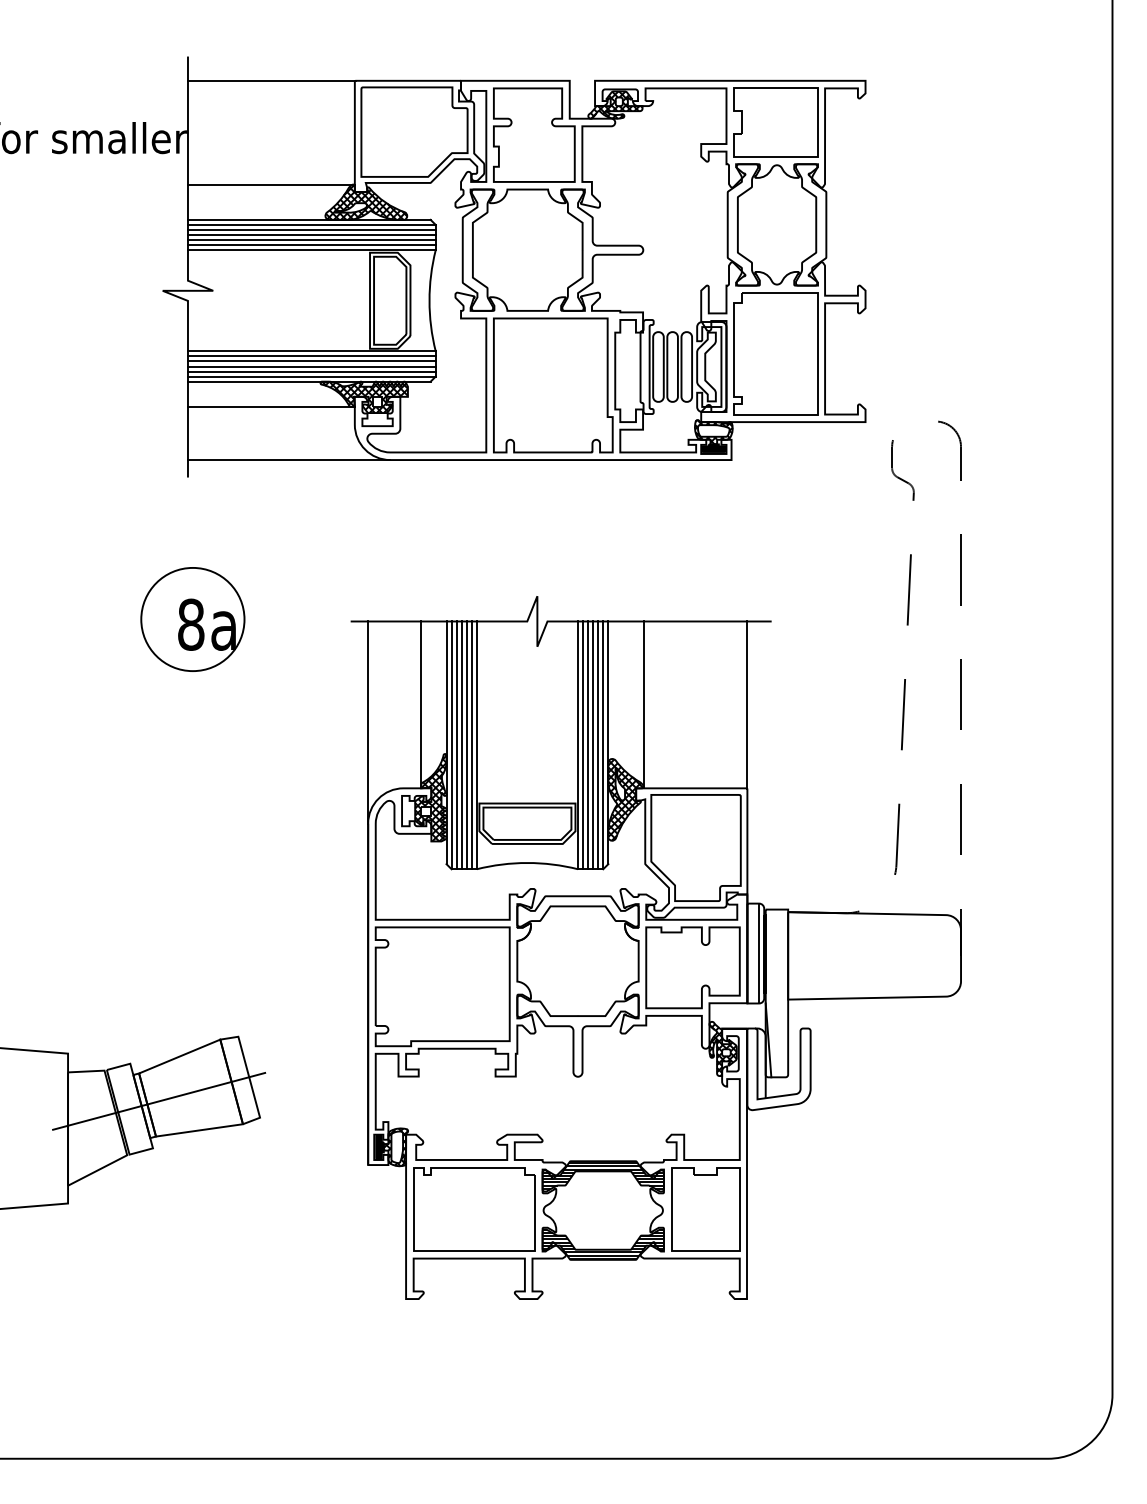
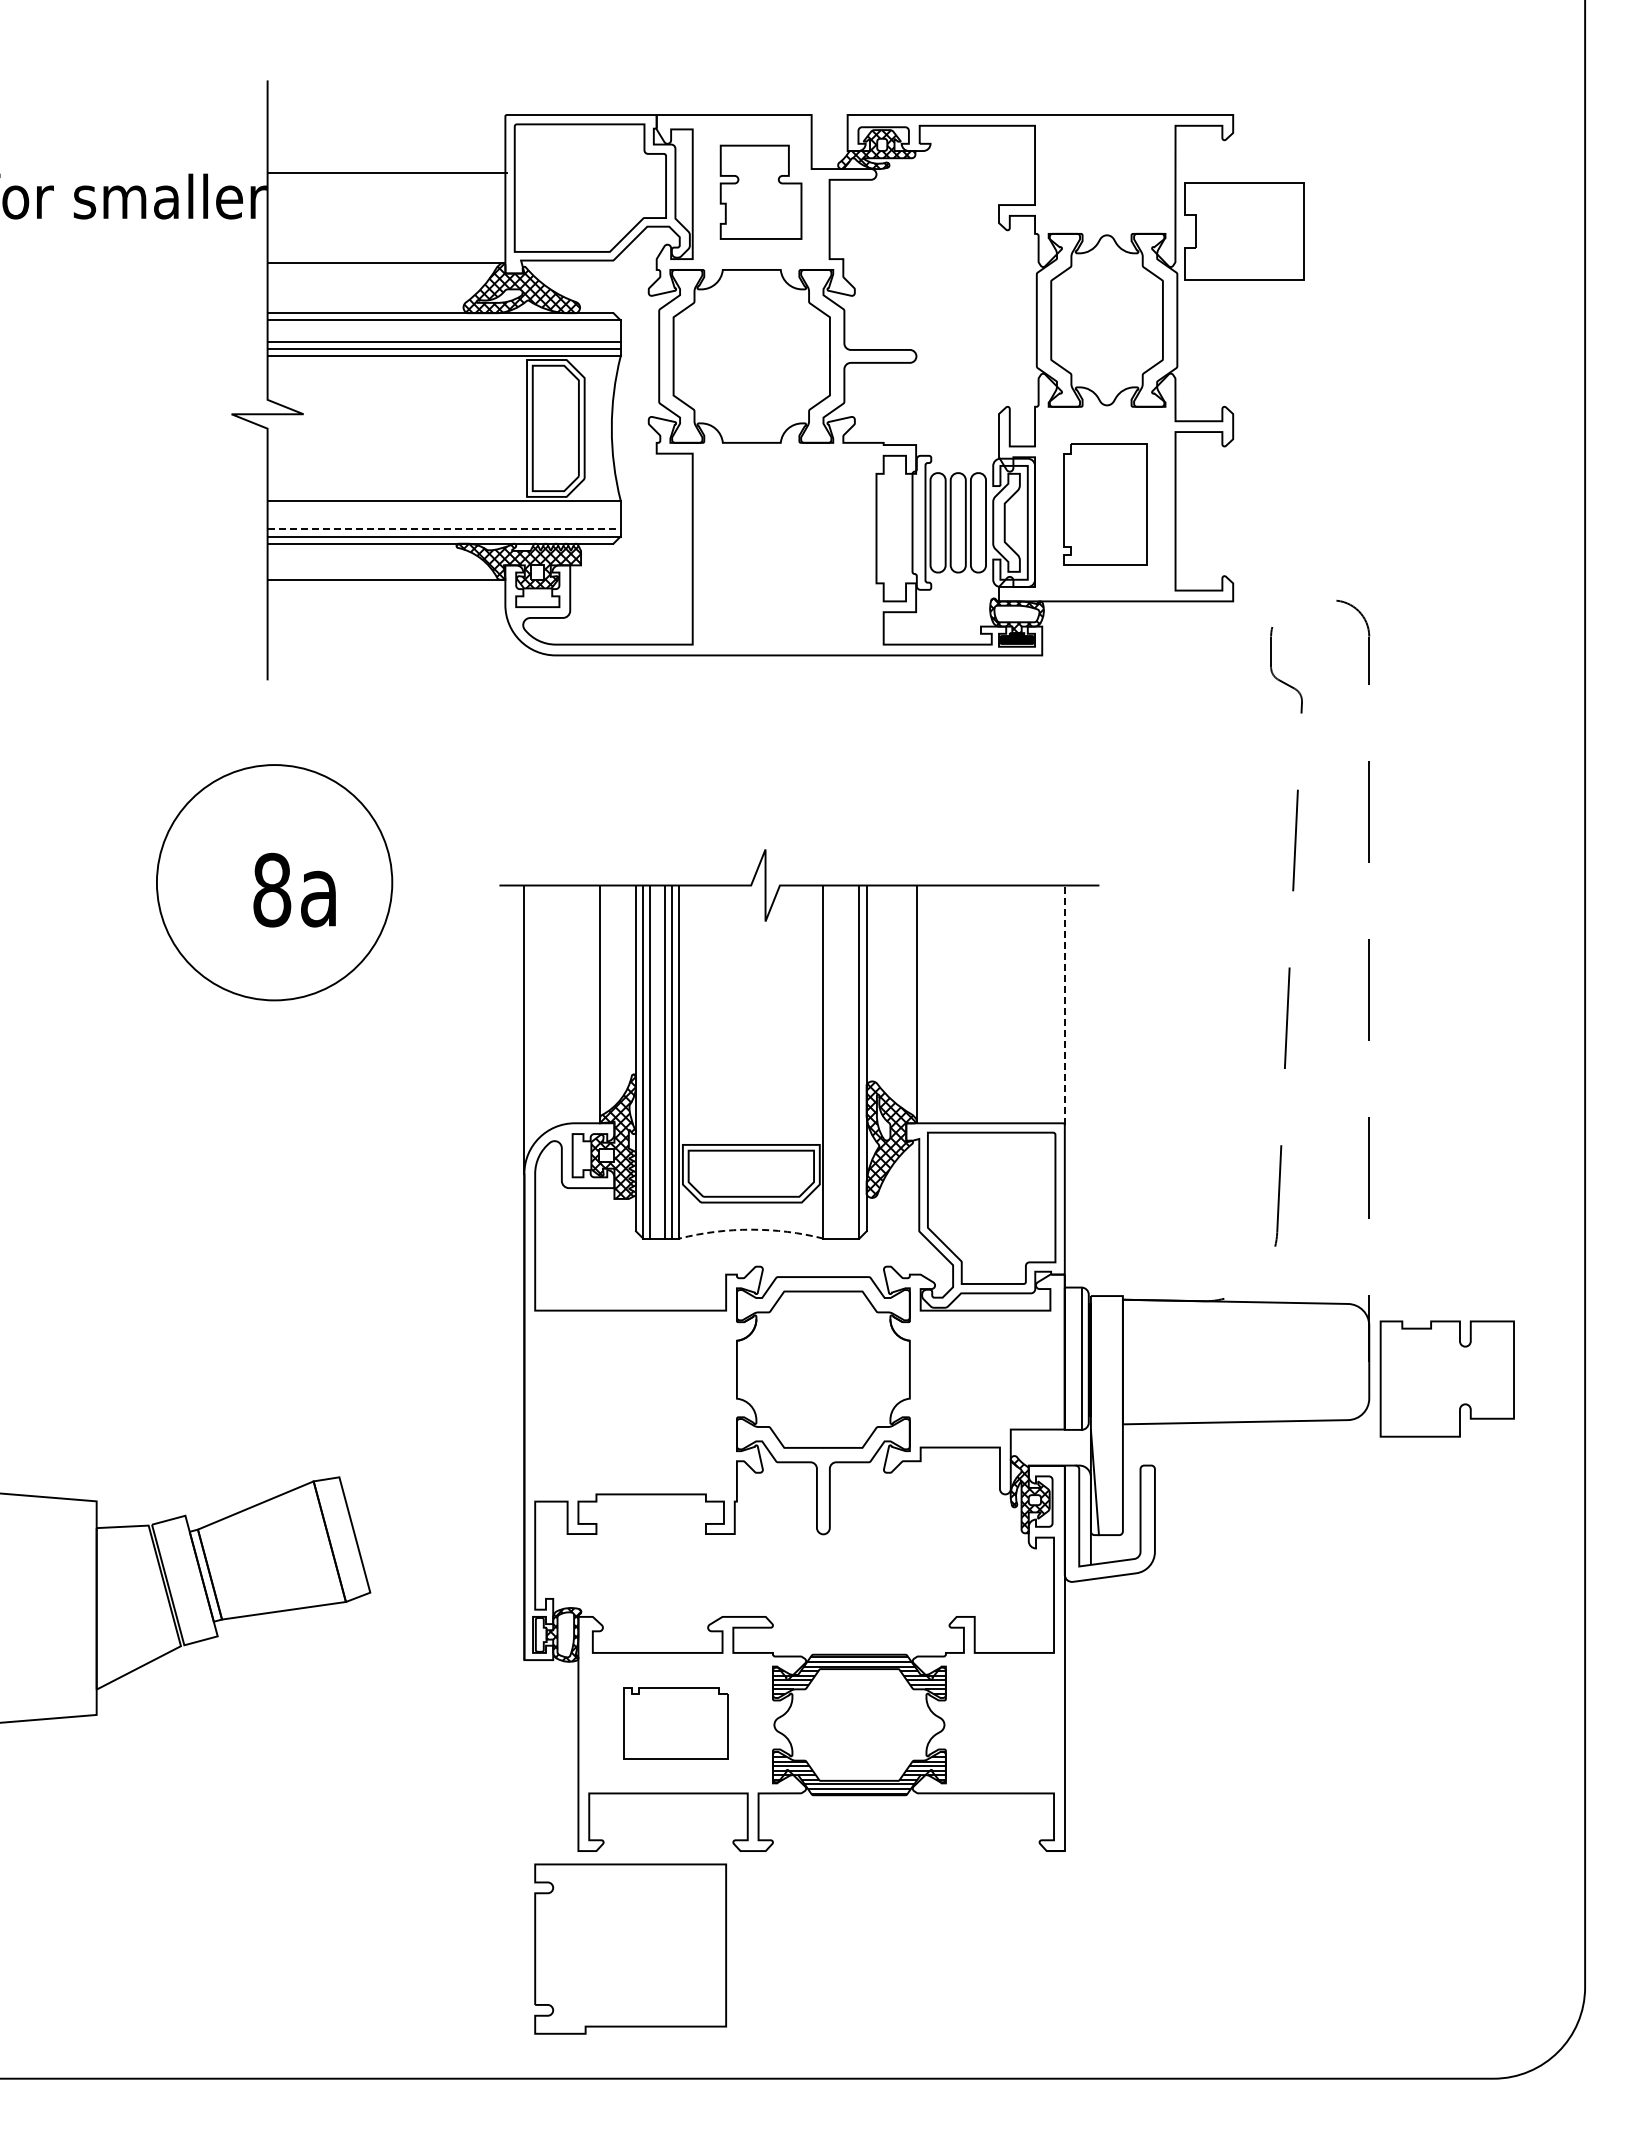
line: (271, 81) -> (386, 173), moved
part: (775, 122) -> (1244, 231), moved
part: (533, 134) -> (760, 191), size x0.7
line: (311, 229) -> (443, 327), removed
line: (311, 234) -> (443, 334), removed
part: (775, 354) -> (1105, 504), size x0.7
line: (311, 356) -> (443, 507), removed
line: (311, 361) -> (443, 514), removed
line: (311, 366) -> (443, 522), removed
line: (312, 371) -> (444, 529), solid -> dashed
part: (552, 385) -> (787, 548), removed
line: (288, 460) -> (411, 655), removed
circle: (192, 619) -> (274, 882), size x1.6
line: (747, 705) -> (1064, 1005), solid -> dashed
line: (461, 744) -> (657, 1061), removed
line: (582, 744) -> (830, 1061), removed
line: (587, 744) -> (837, 1061), removed
line: (593, 744) -> (845, 1061), removed
line: (598, 744) -> (852, 1061), removed
arc: (527, 862) -> (751, 1229), solid -> dashed
part: (692, 967) -> (1446, 1378), moved
part: (442, 986) -> (630, 1948), moved
line: (159, 1100) -> (226, 1568), removed
fill: (379, 1147) -> (540, 1634), removed
part: (474, 1209) -> (675, 1723), size x0.6
part: (705, 1209) -> (1005, 1723), removed

